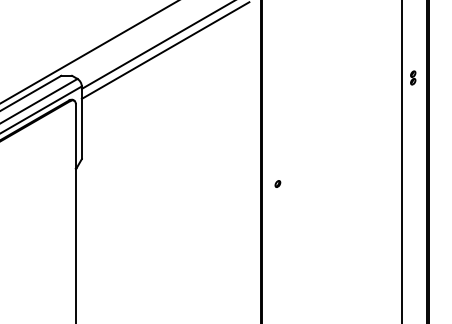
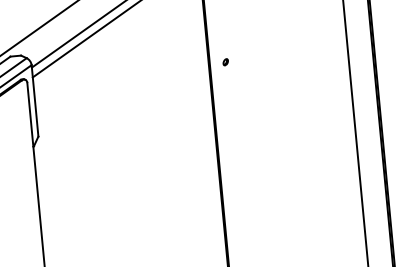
part: (413, 77) -> (356, 25), removed
part: (277, 183) -> (225, 61), moved

